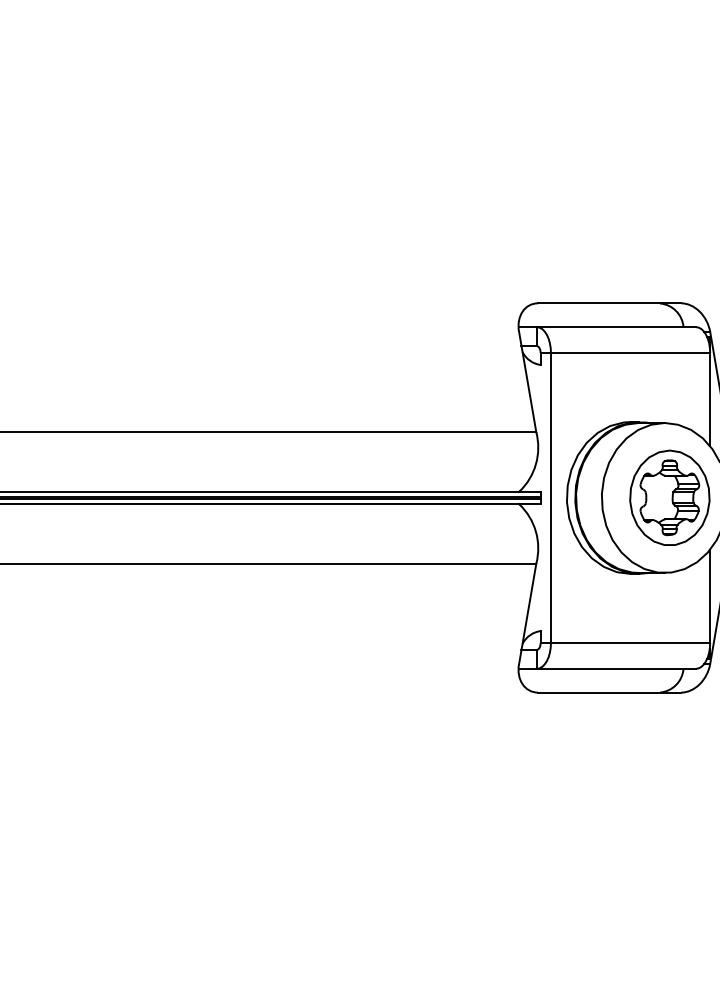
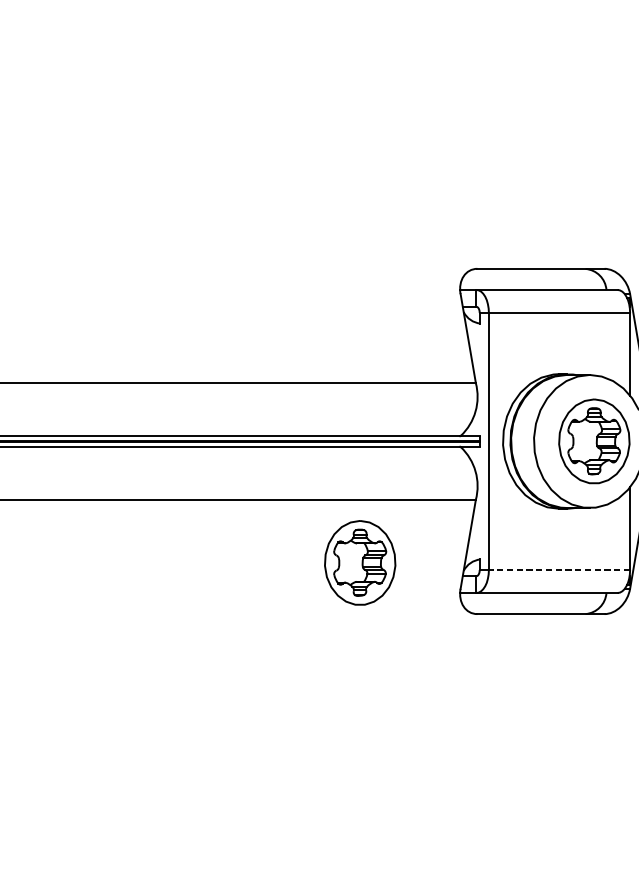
part: (405, 634) -> (359, 562), added
line: (630, 642) -> (559, 569), solid -> dashed

